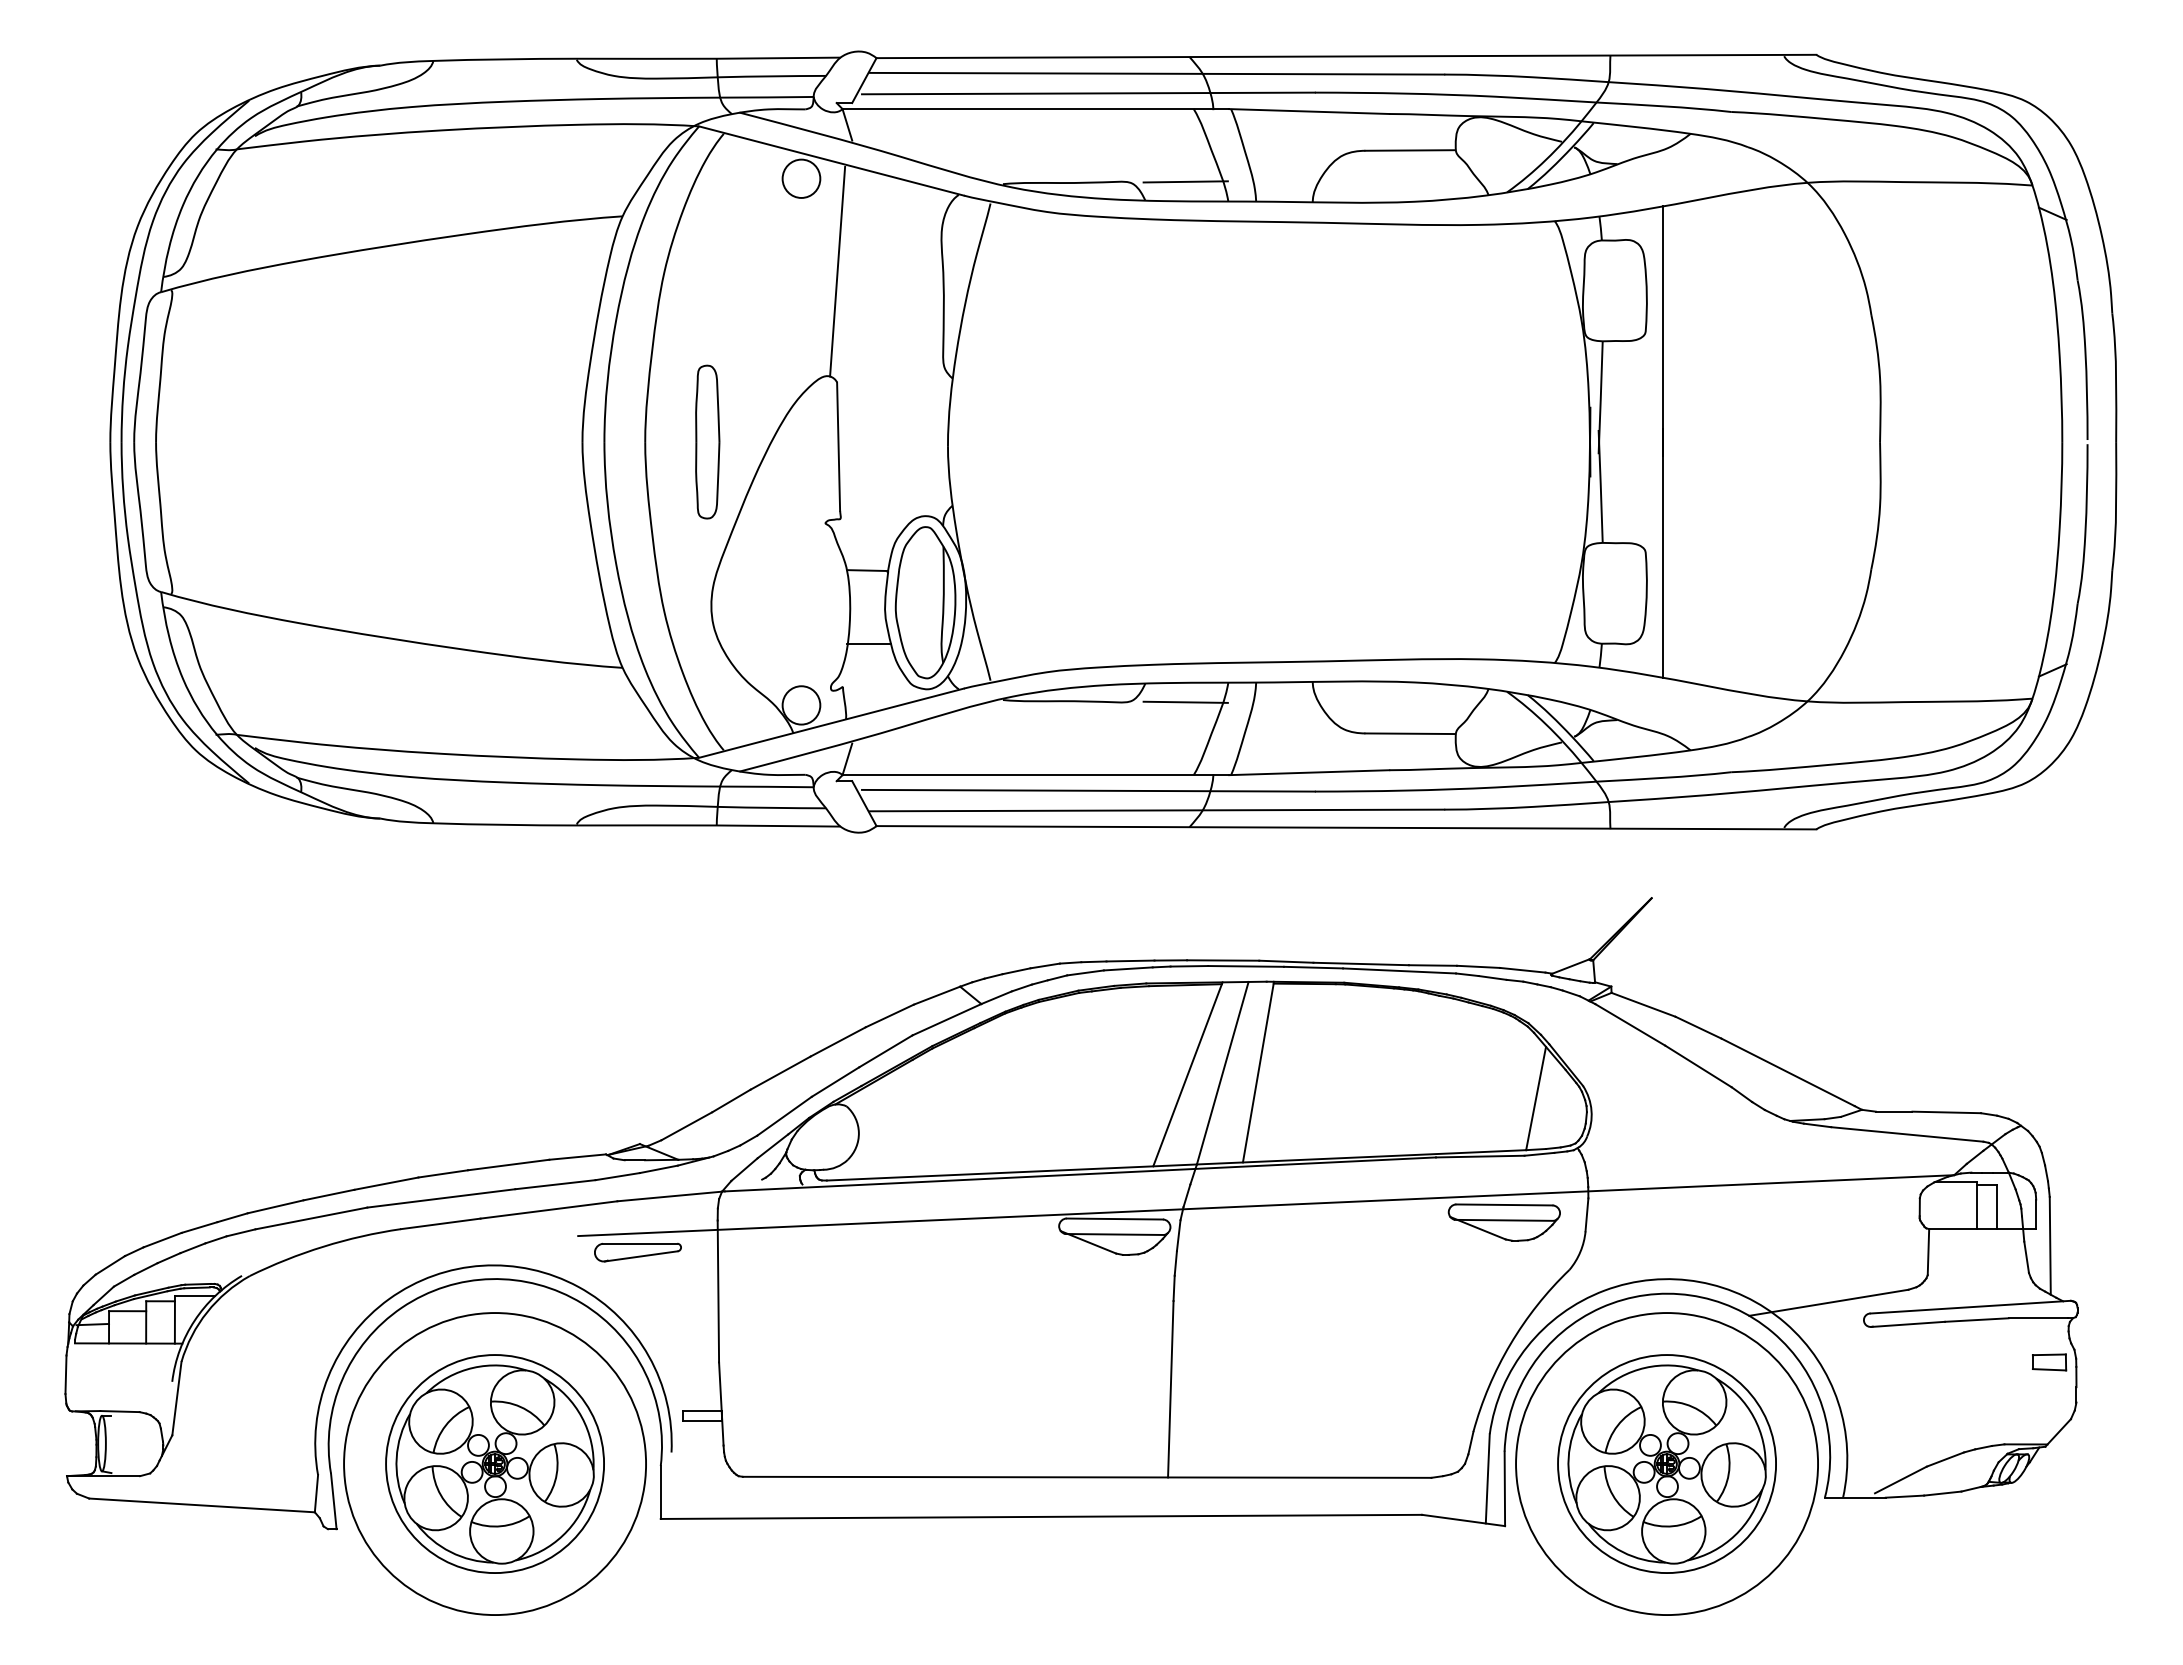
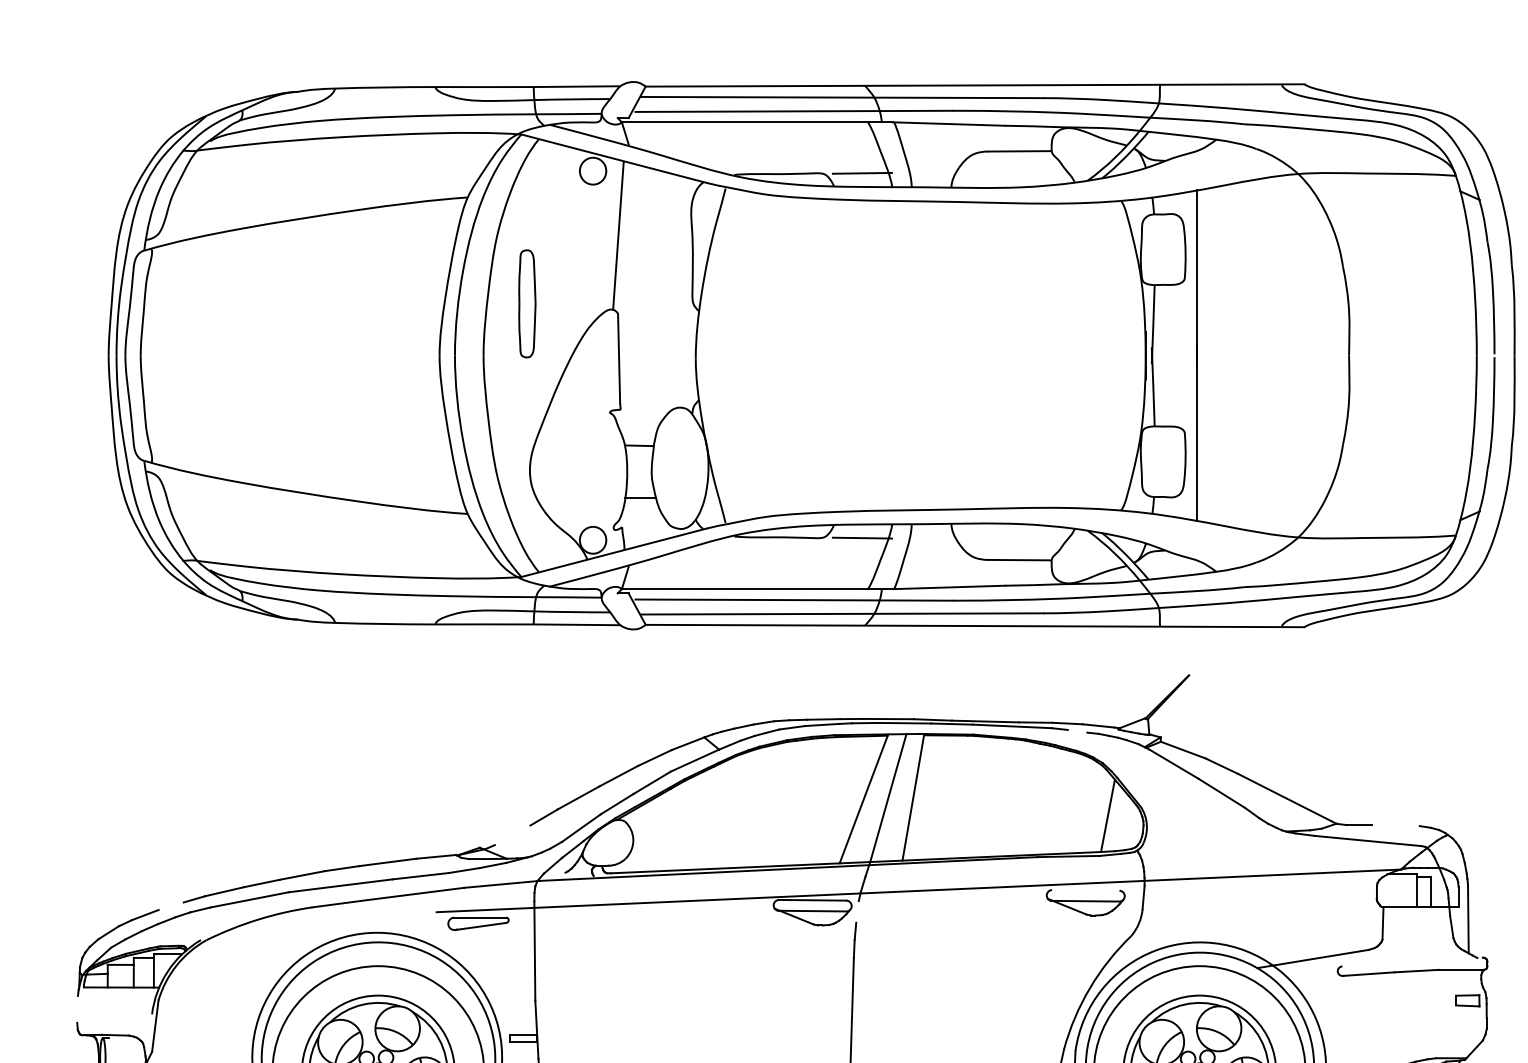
part: (707, 441) -> (527, 303), moved
part: (925, 602) -> (680, 468), removed
line: (1492, 977) -> (1077, 730), removed
line: (1946, 1112) -> (1395, 825), removed
line: (686, 1126) -> (512, 835), removed
line: (1504, 1204) -> (1085, 890), removed
line: (199, 1227) -> (171, 906), removed
line: (1178, 1235) -> (857, 911), removed
line: (1970, 1306) -> (1412, 961), removed
line: (65, 1374) -> (77, 1009), removed

